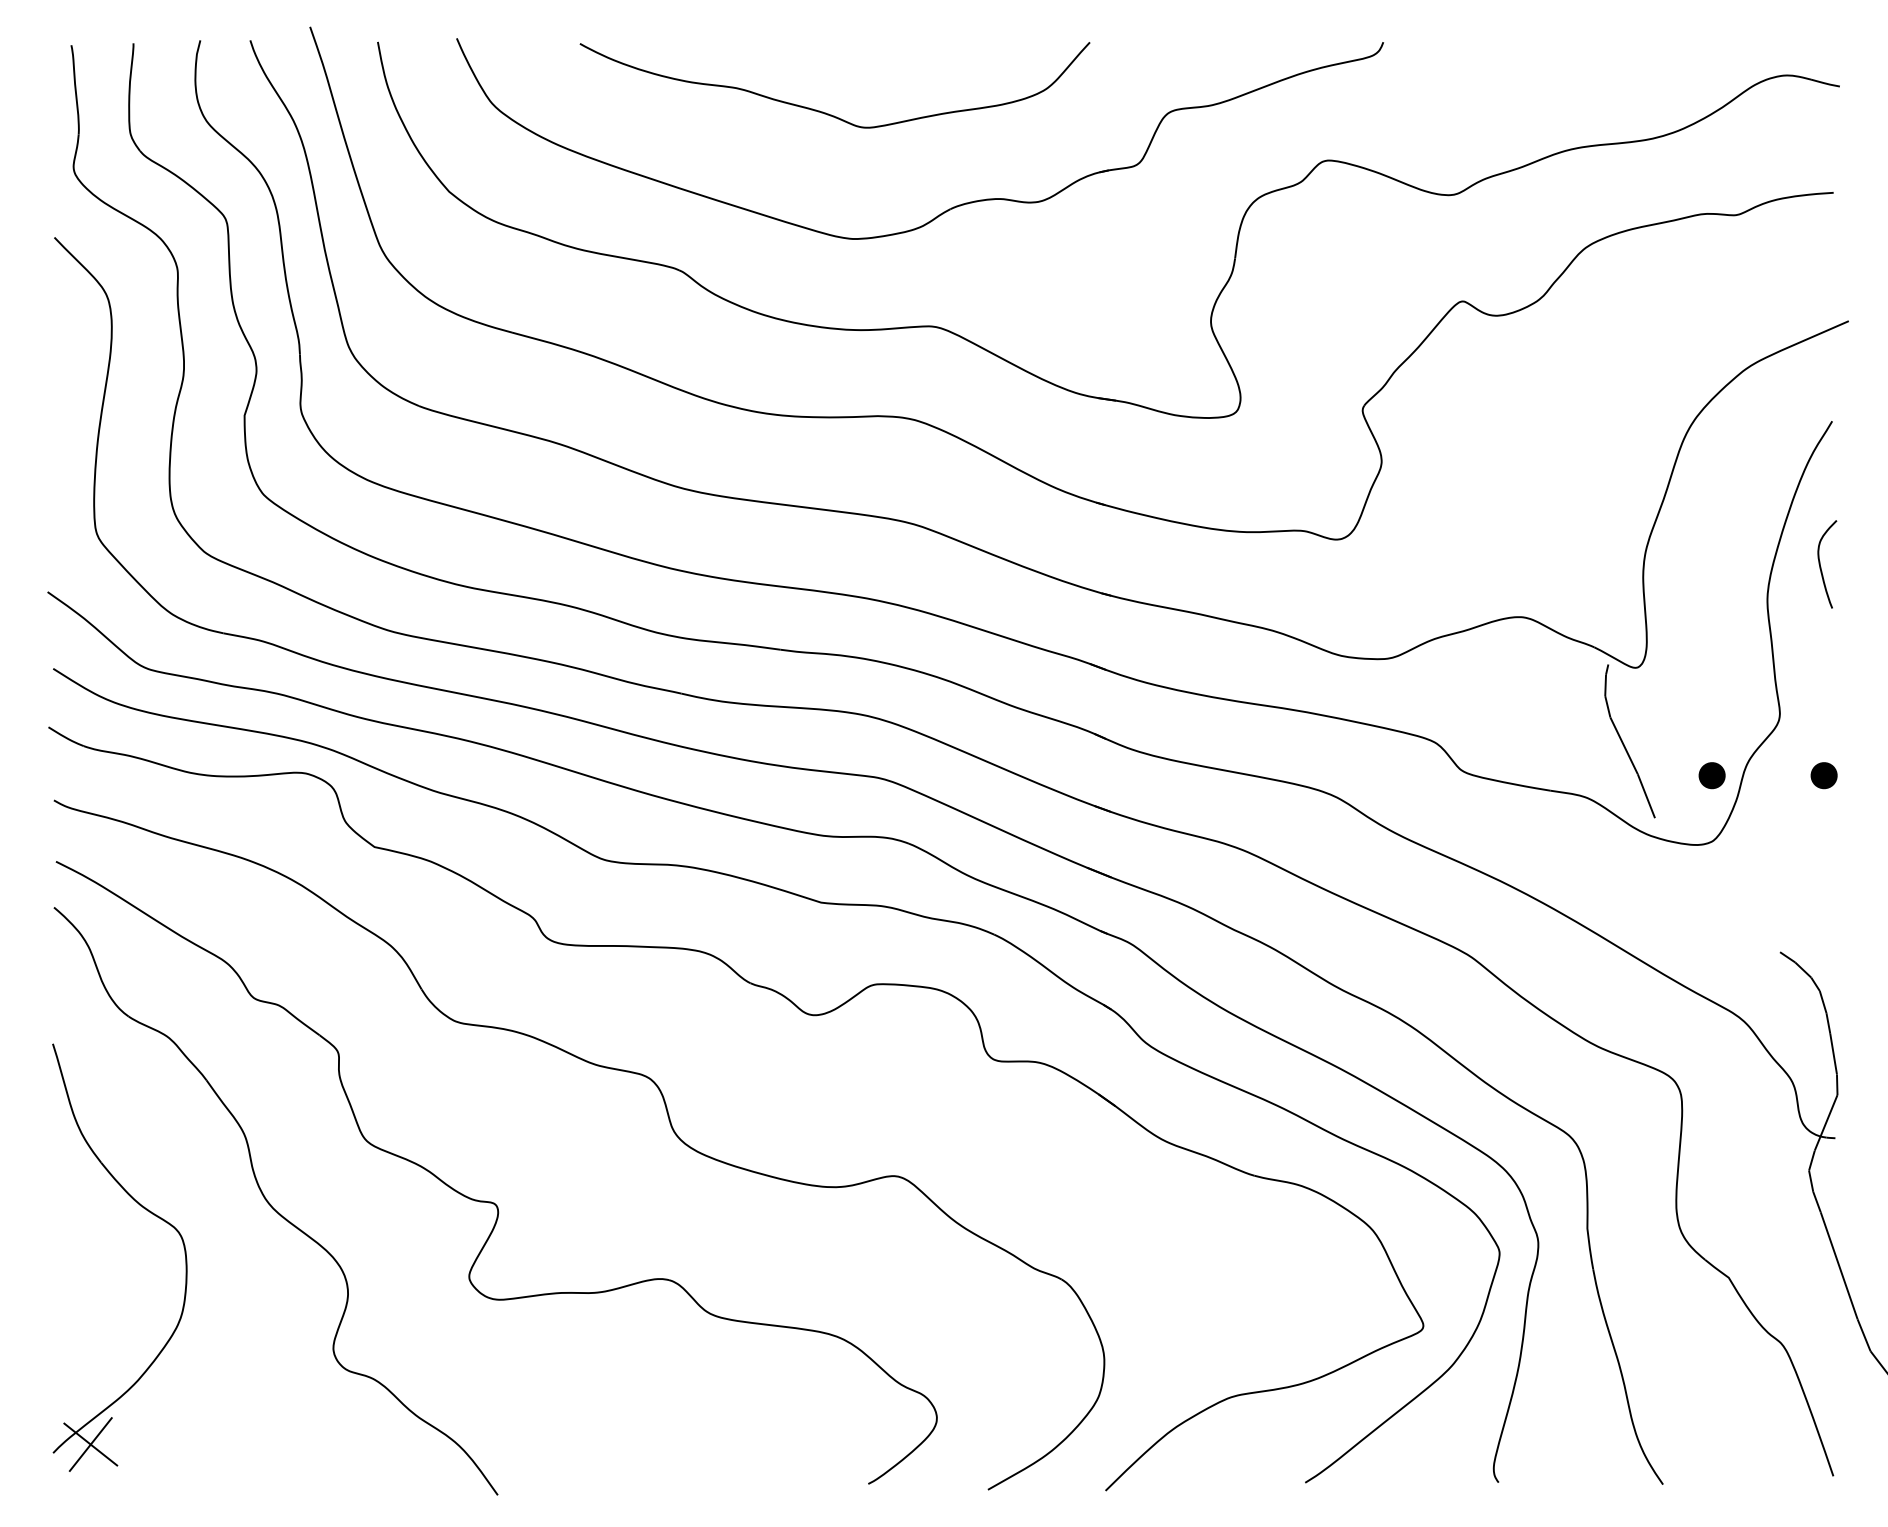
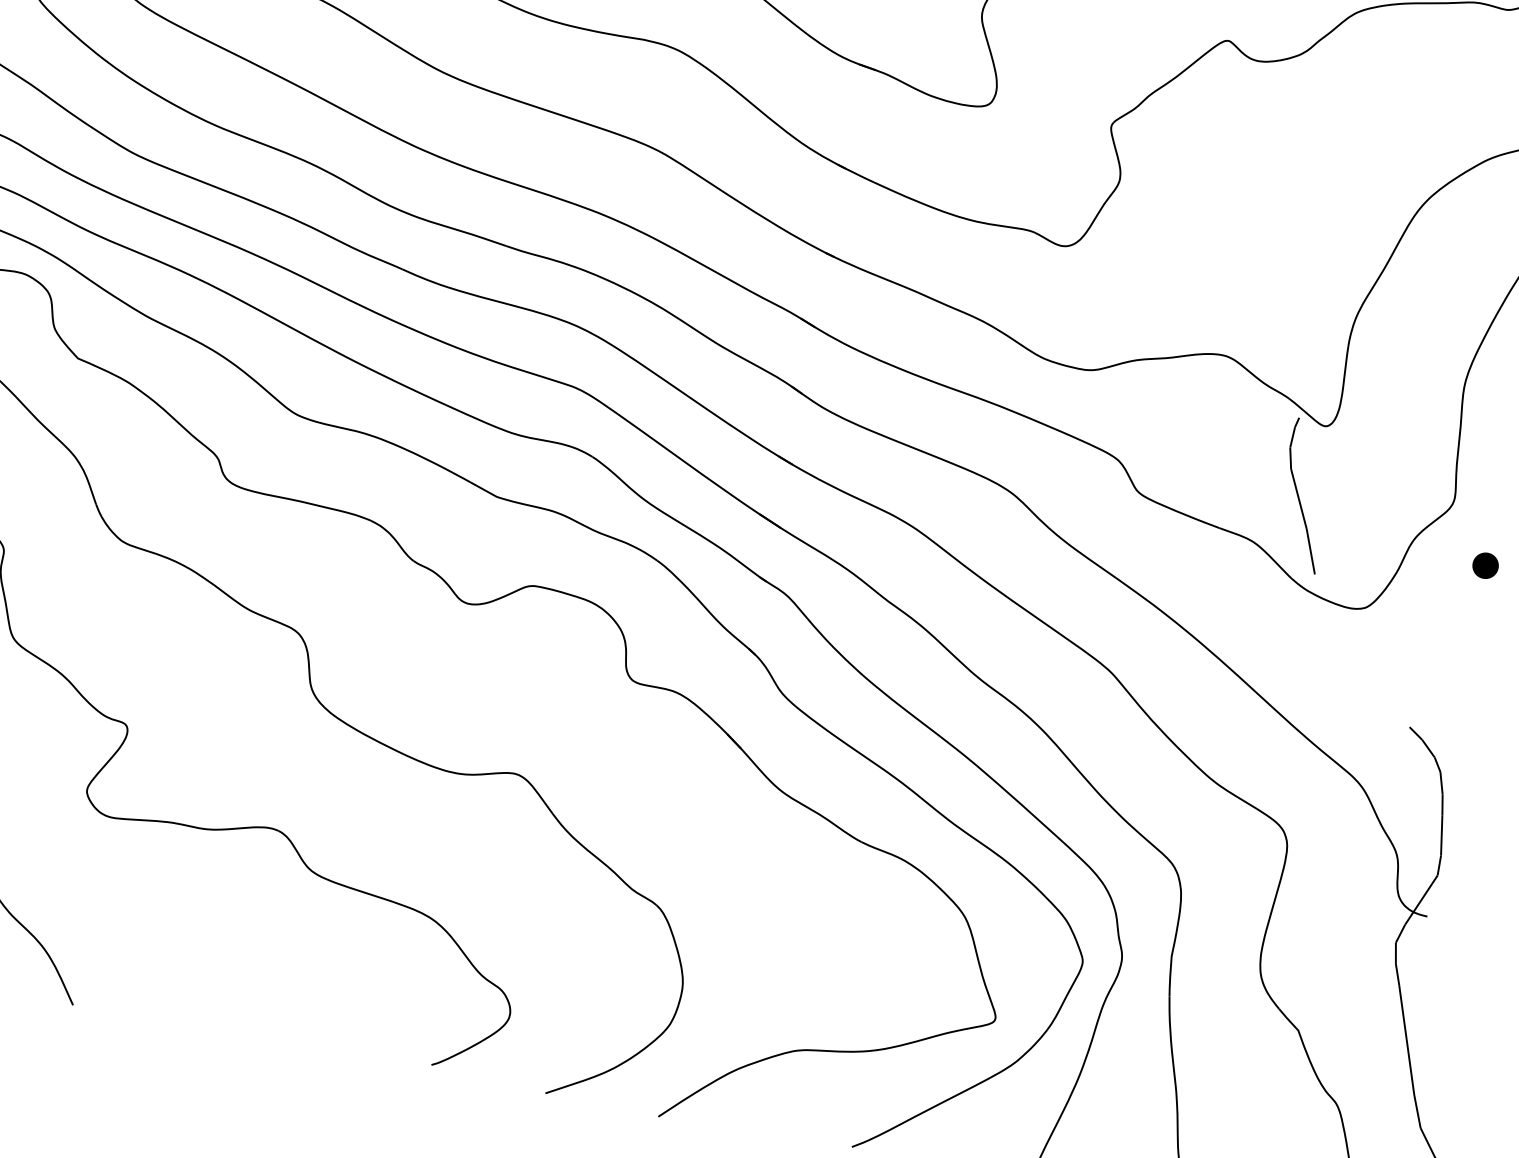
part: (1711, 775) -> (1377, 544), removed

